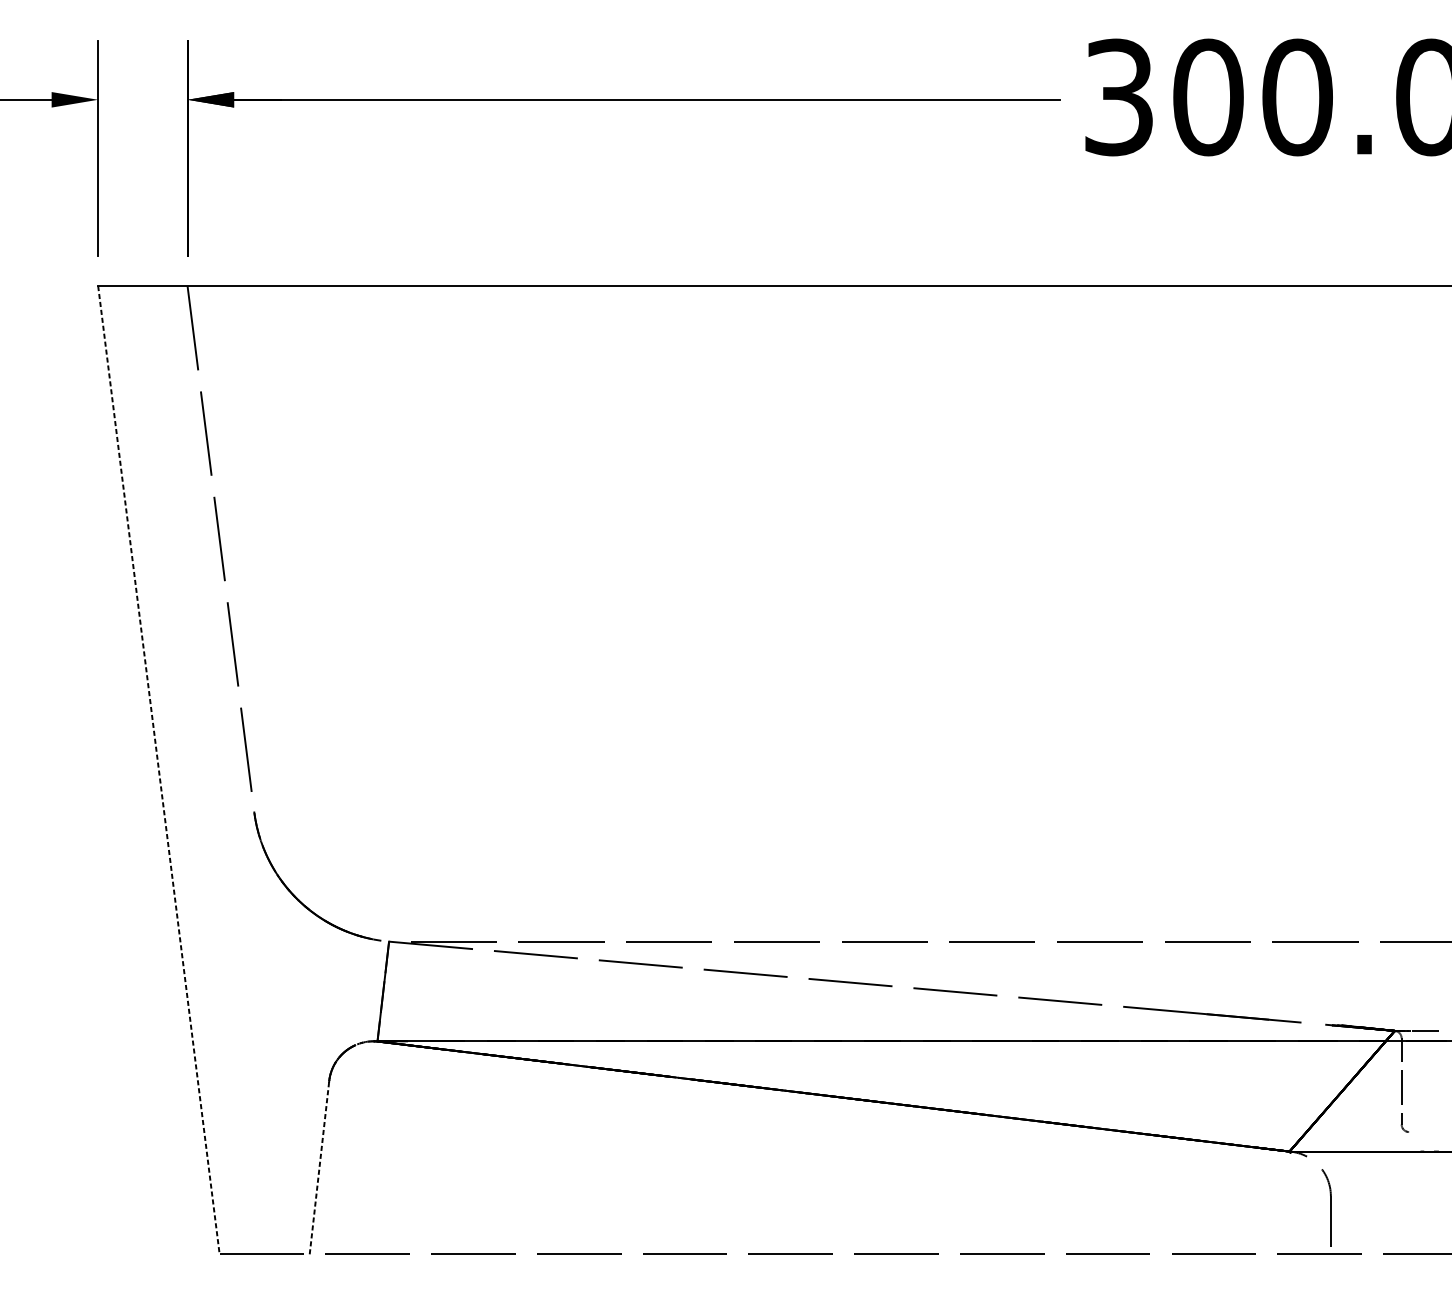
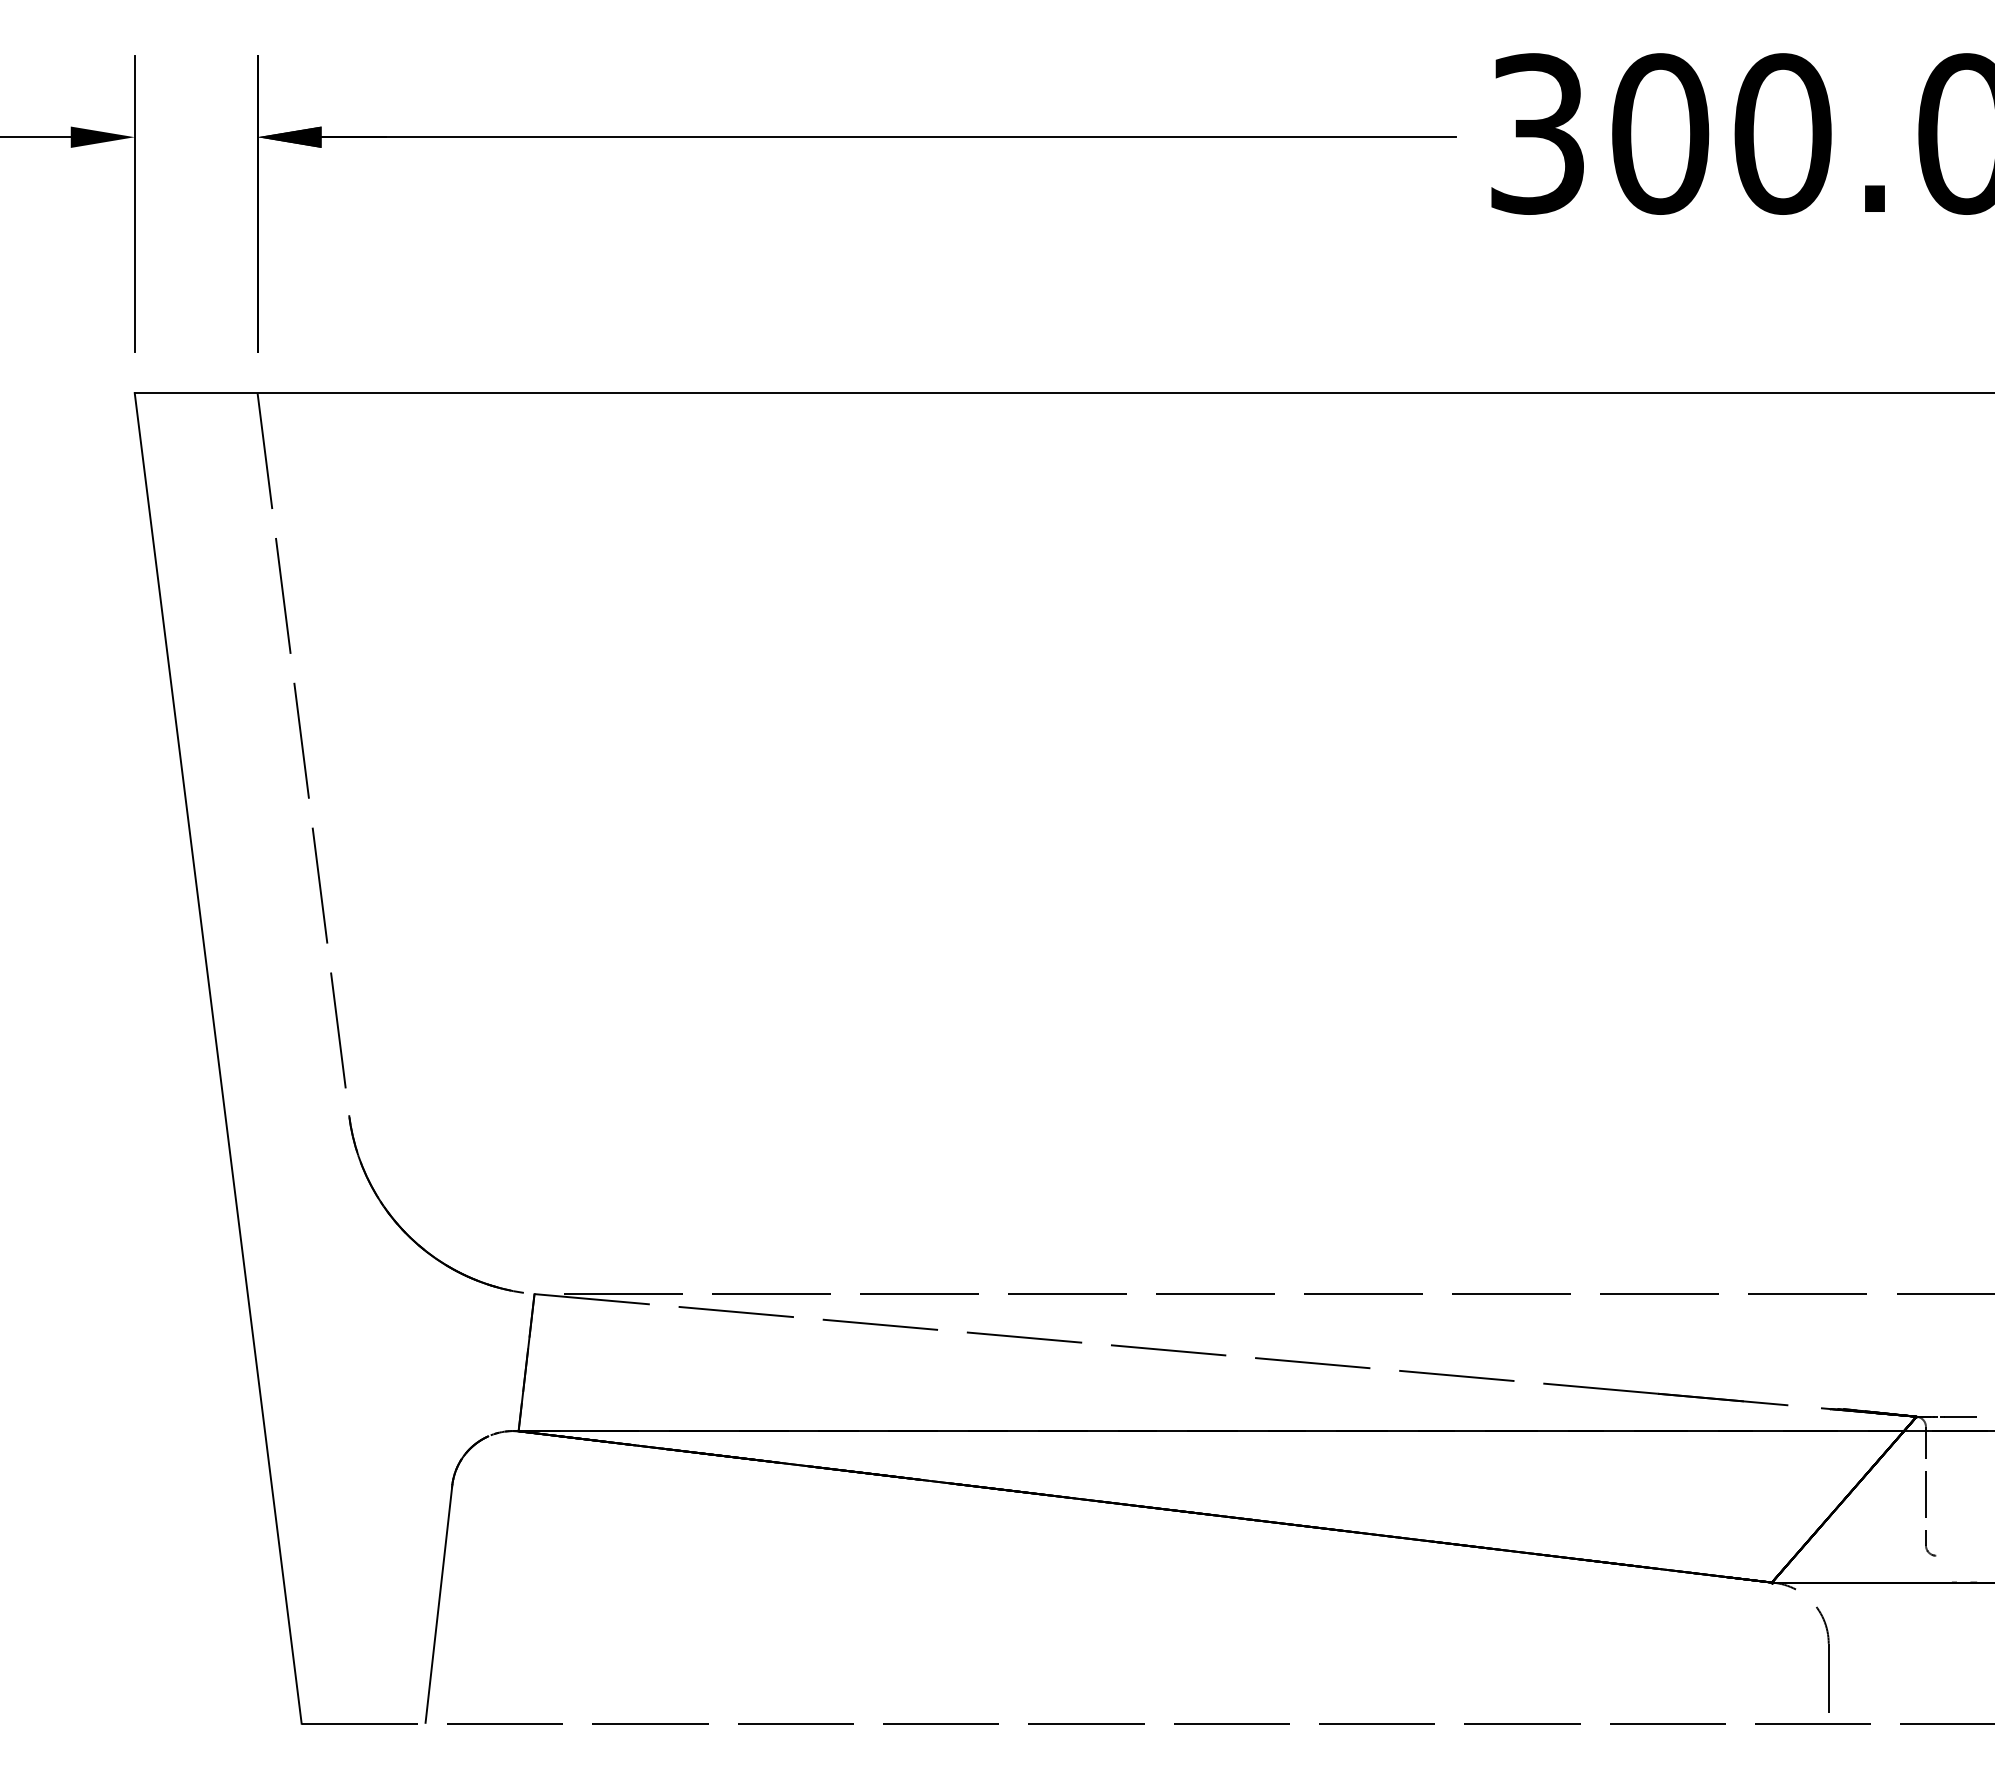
line: (159, 770) -> (218, 1058), dashed -> solid
line: (319, 1166) -> (439, 1602), dashed -> solid

